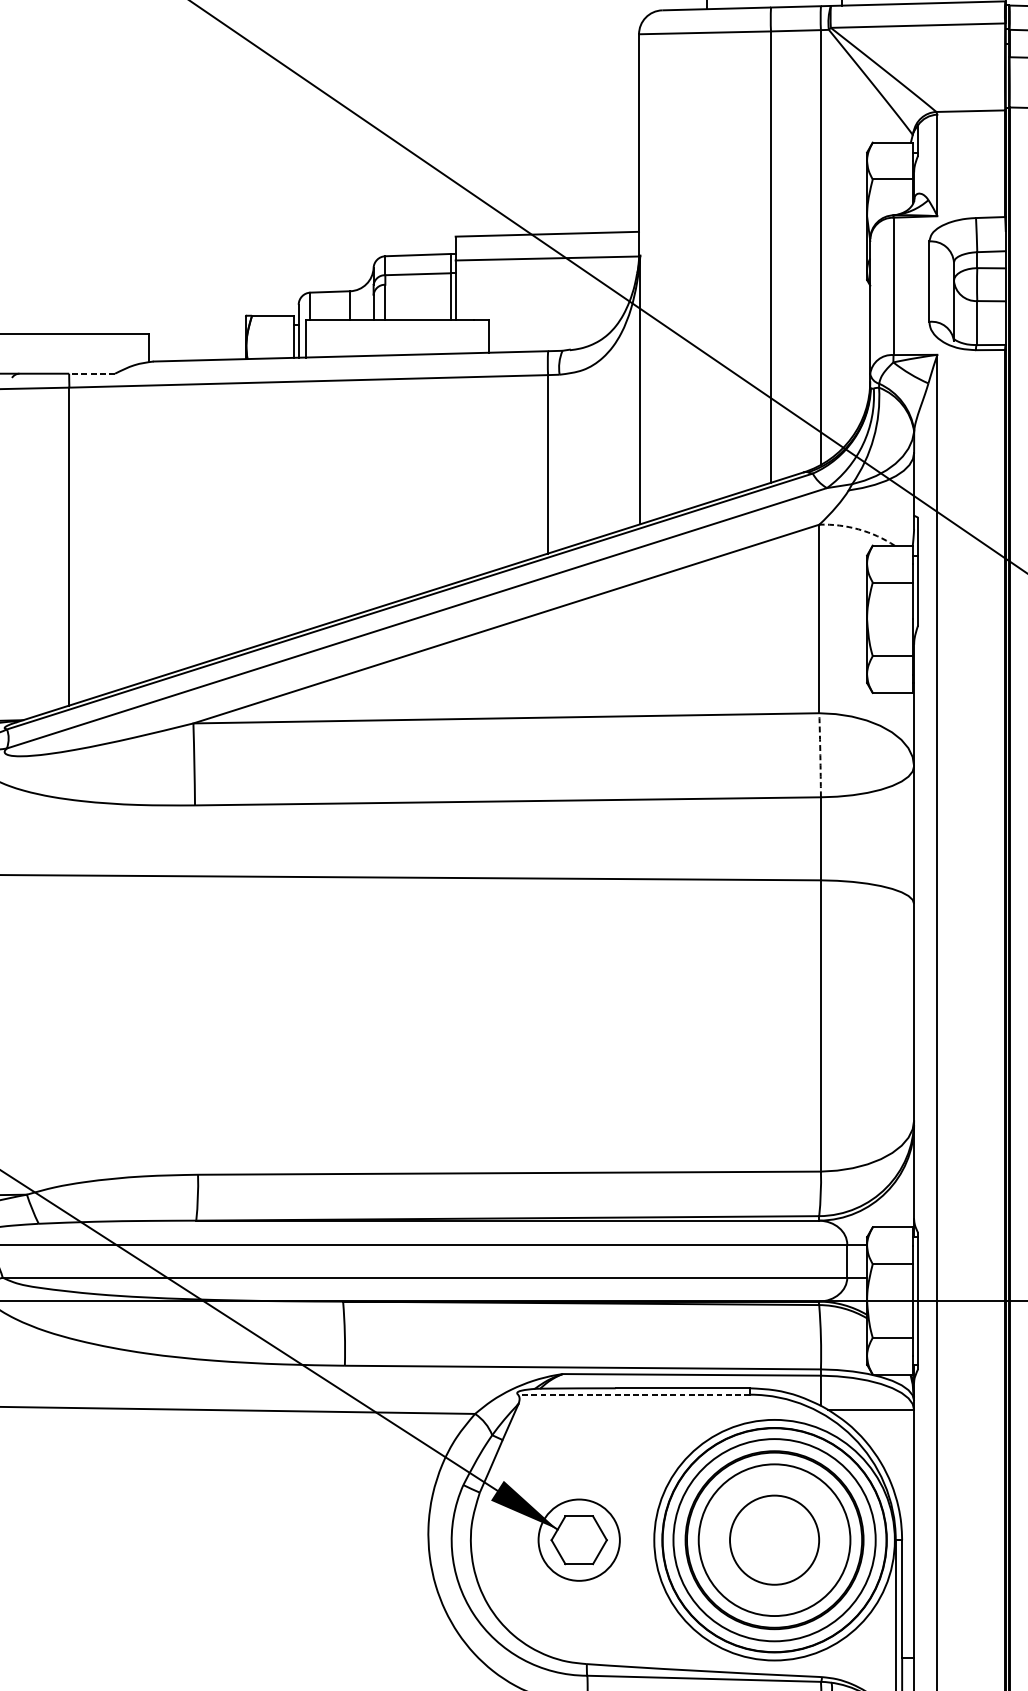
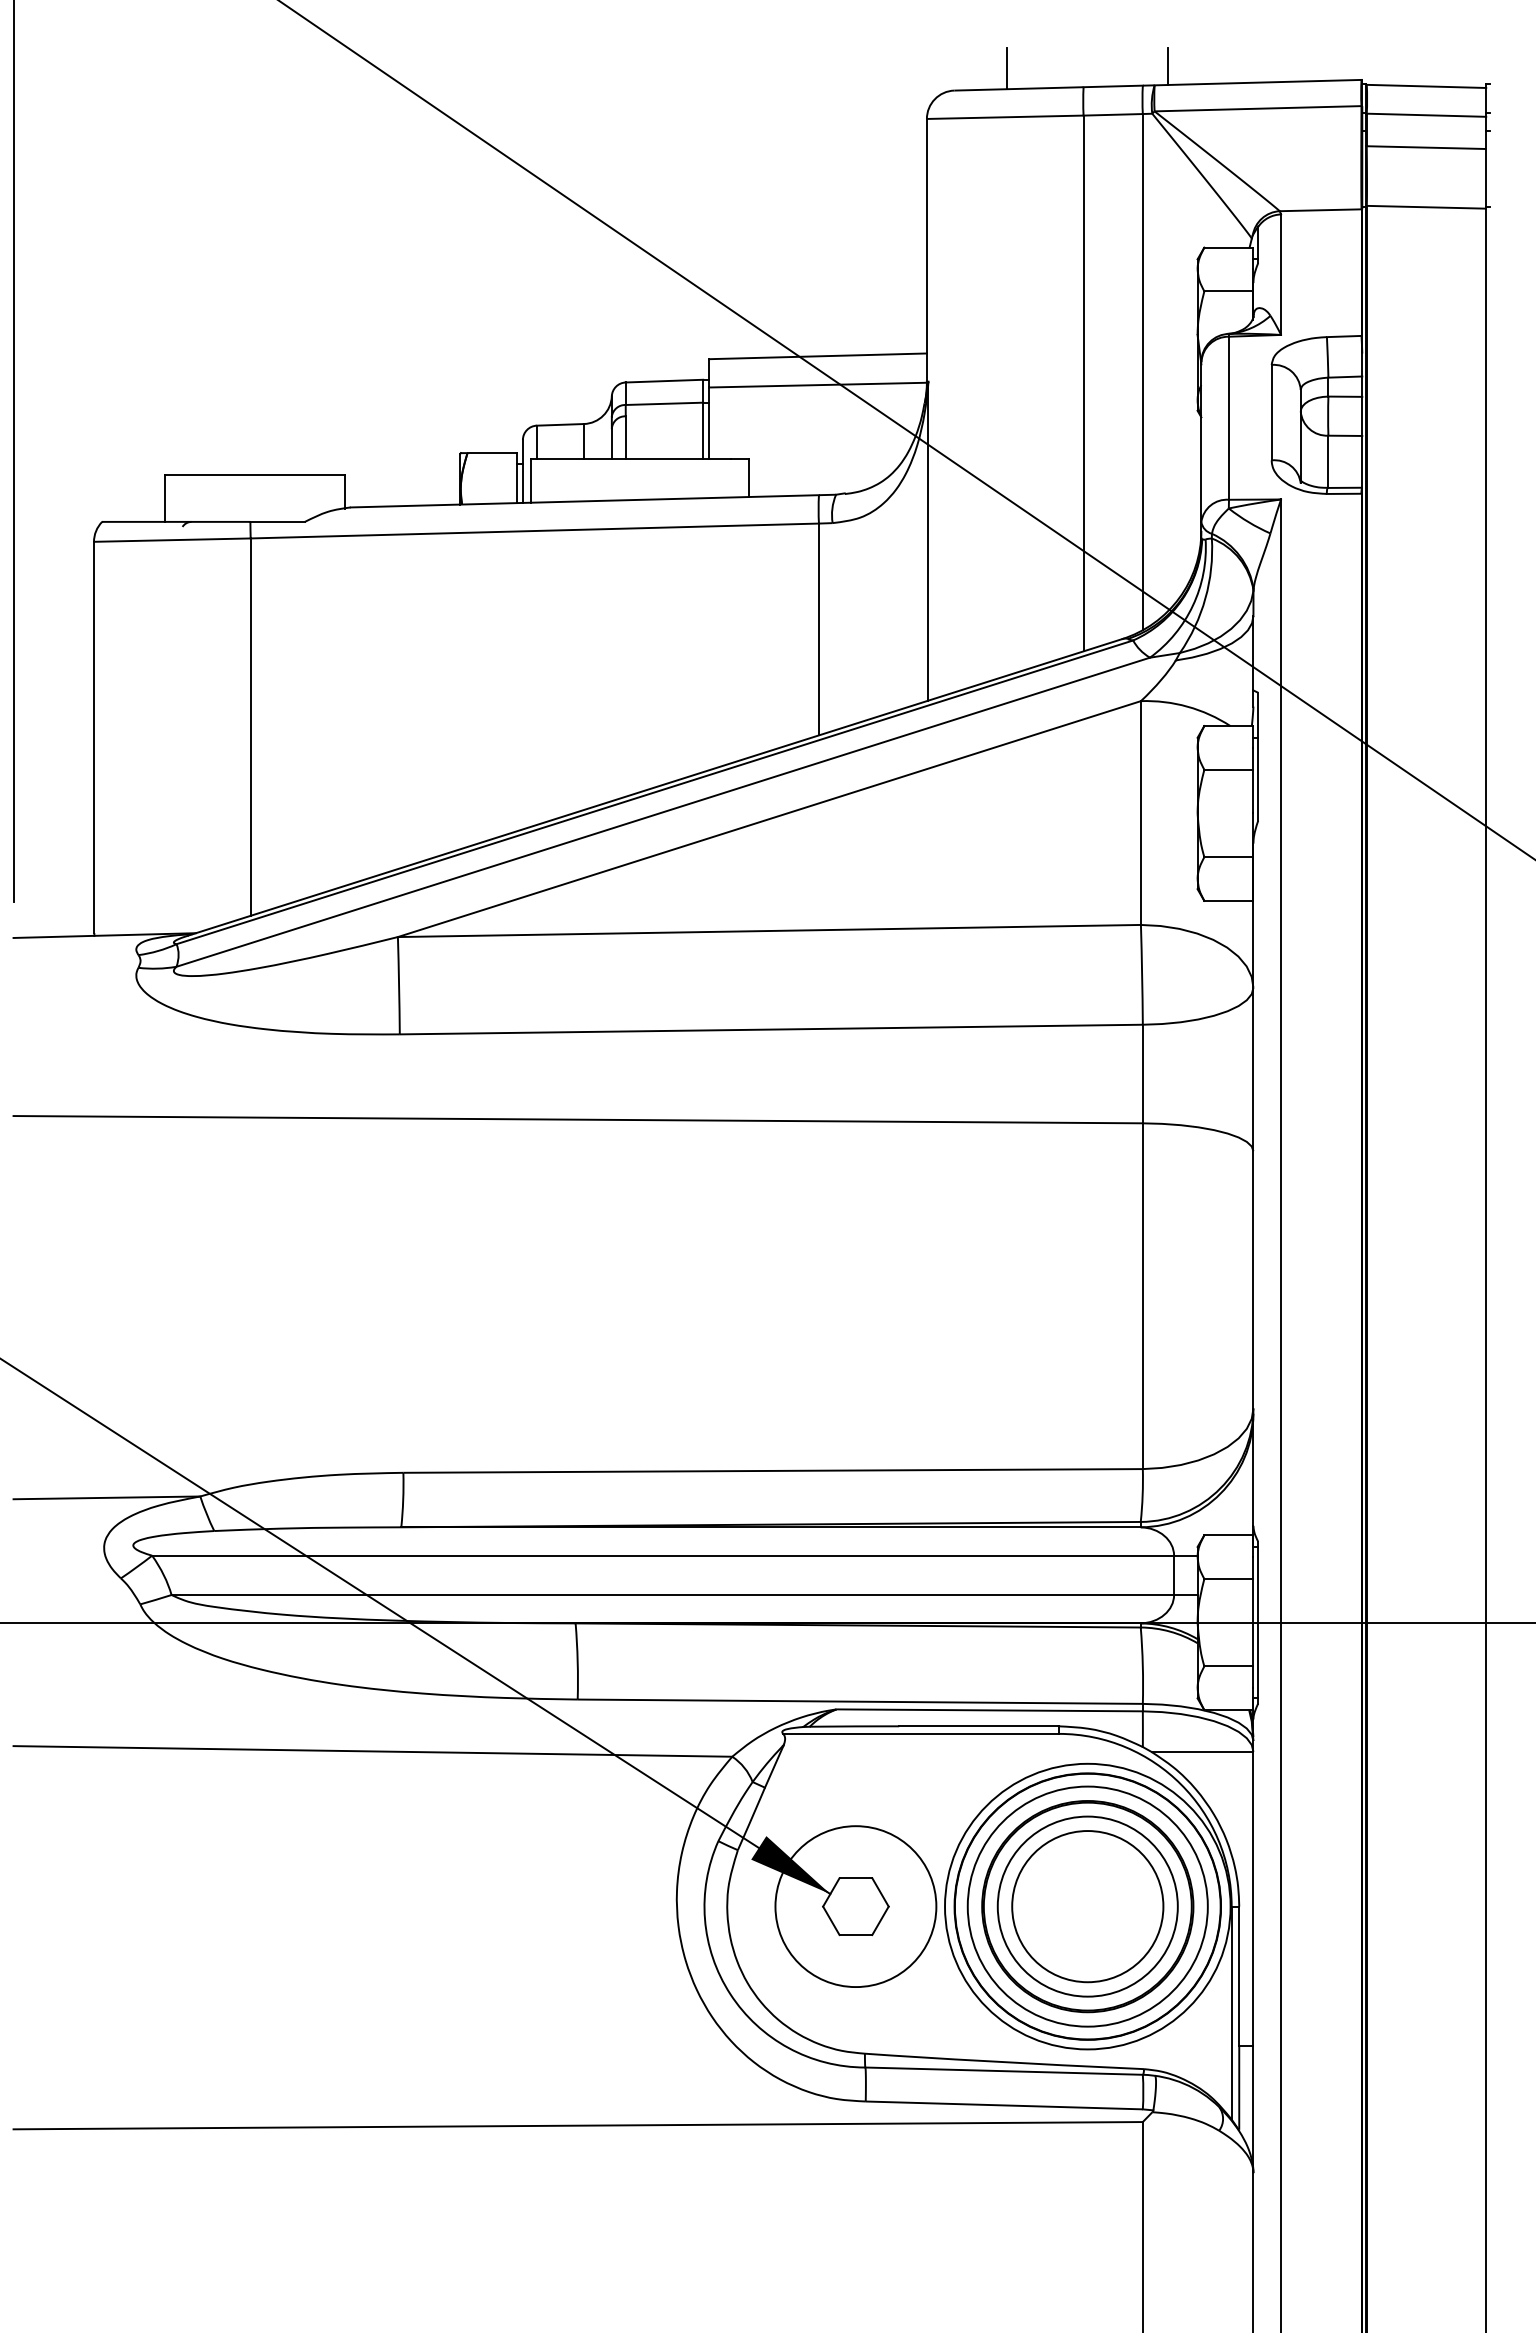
line: (91, 373) -> (277, 521), dashed -> solid
arc: (858, 529) -> (1187, 706), dashed -> solid
arc: (820, 754) -> (1142, 974), dashed -> solid
line: (634, 1394) -> (921, 1733), dashed -> solid
circle: (578, 1540) -> (855, 1906), size x1.67
circle: (774, 1540) -> (1087, 1906), size x1.43

